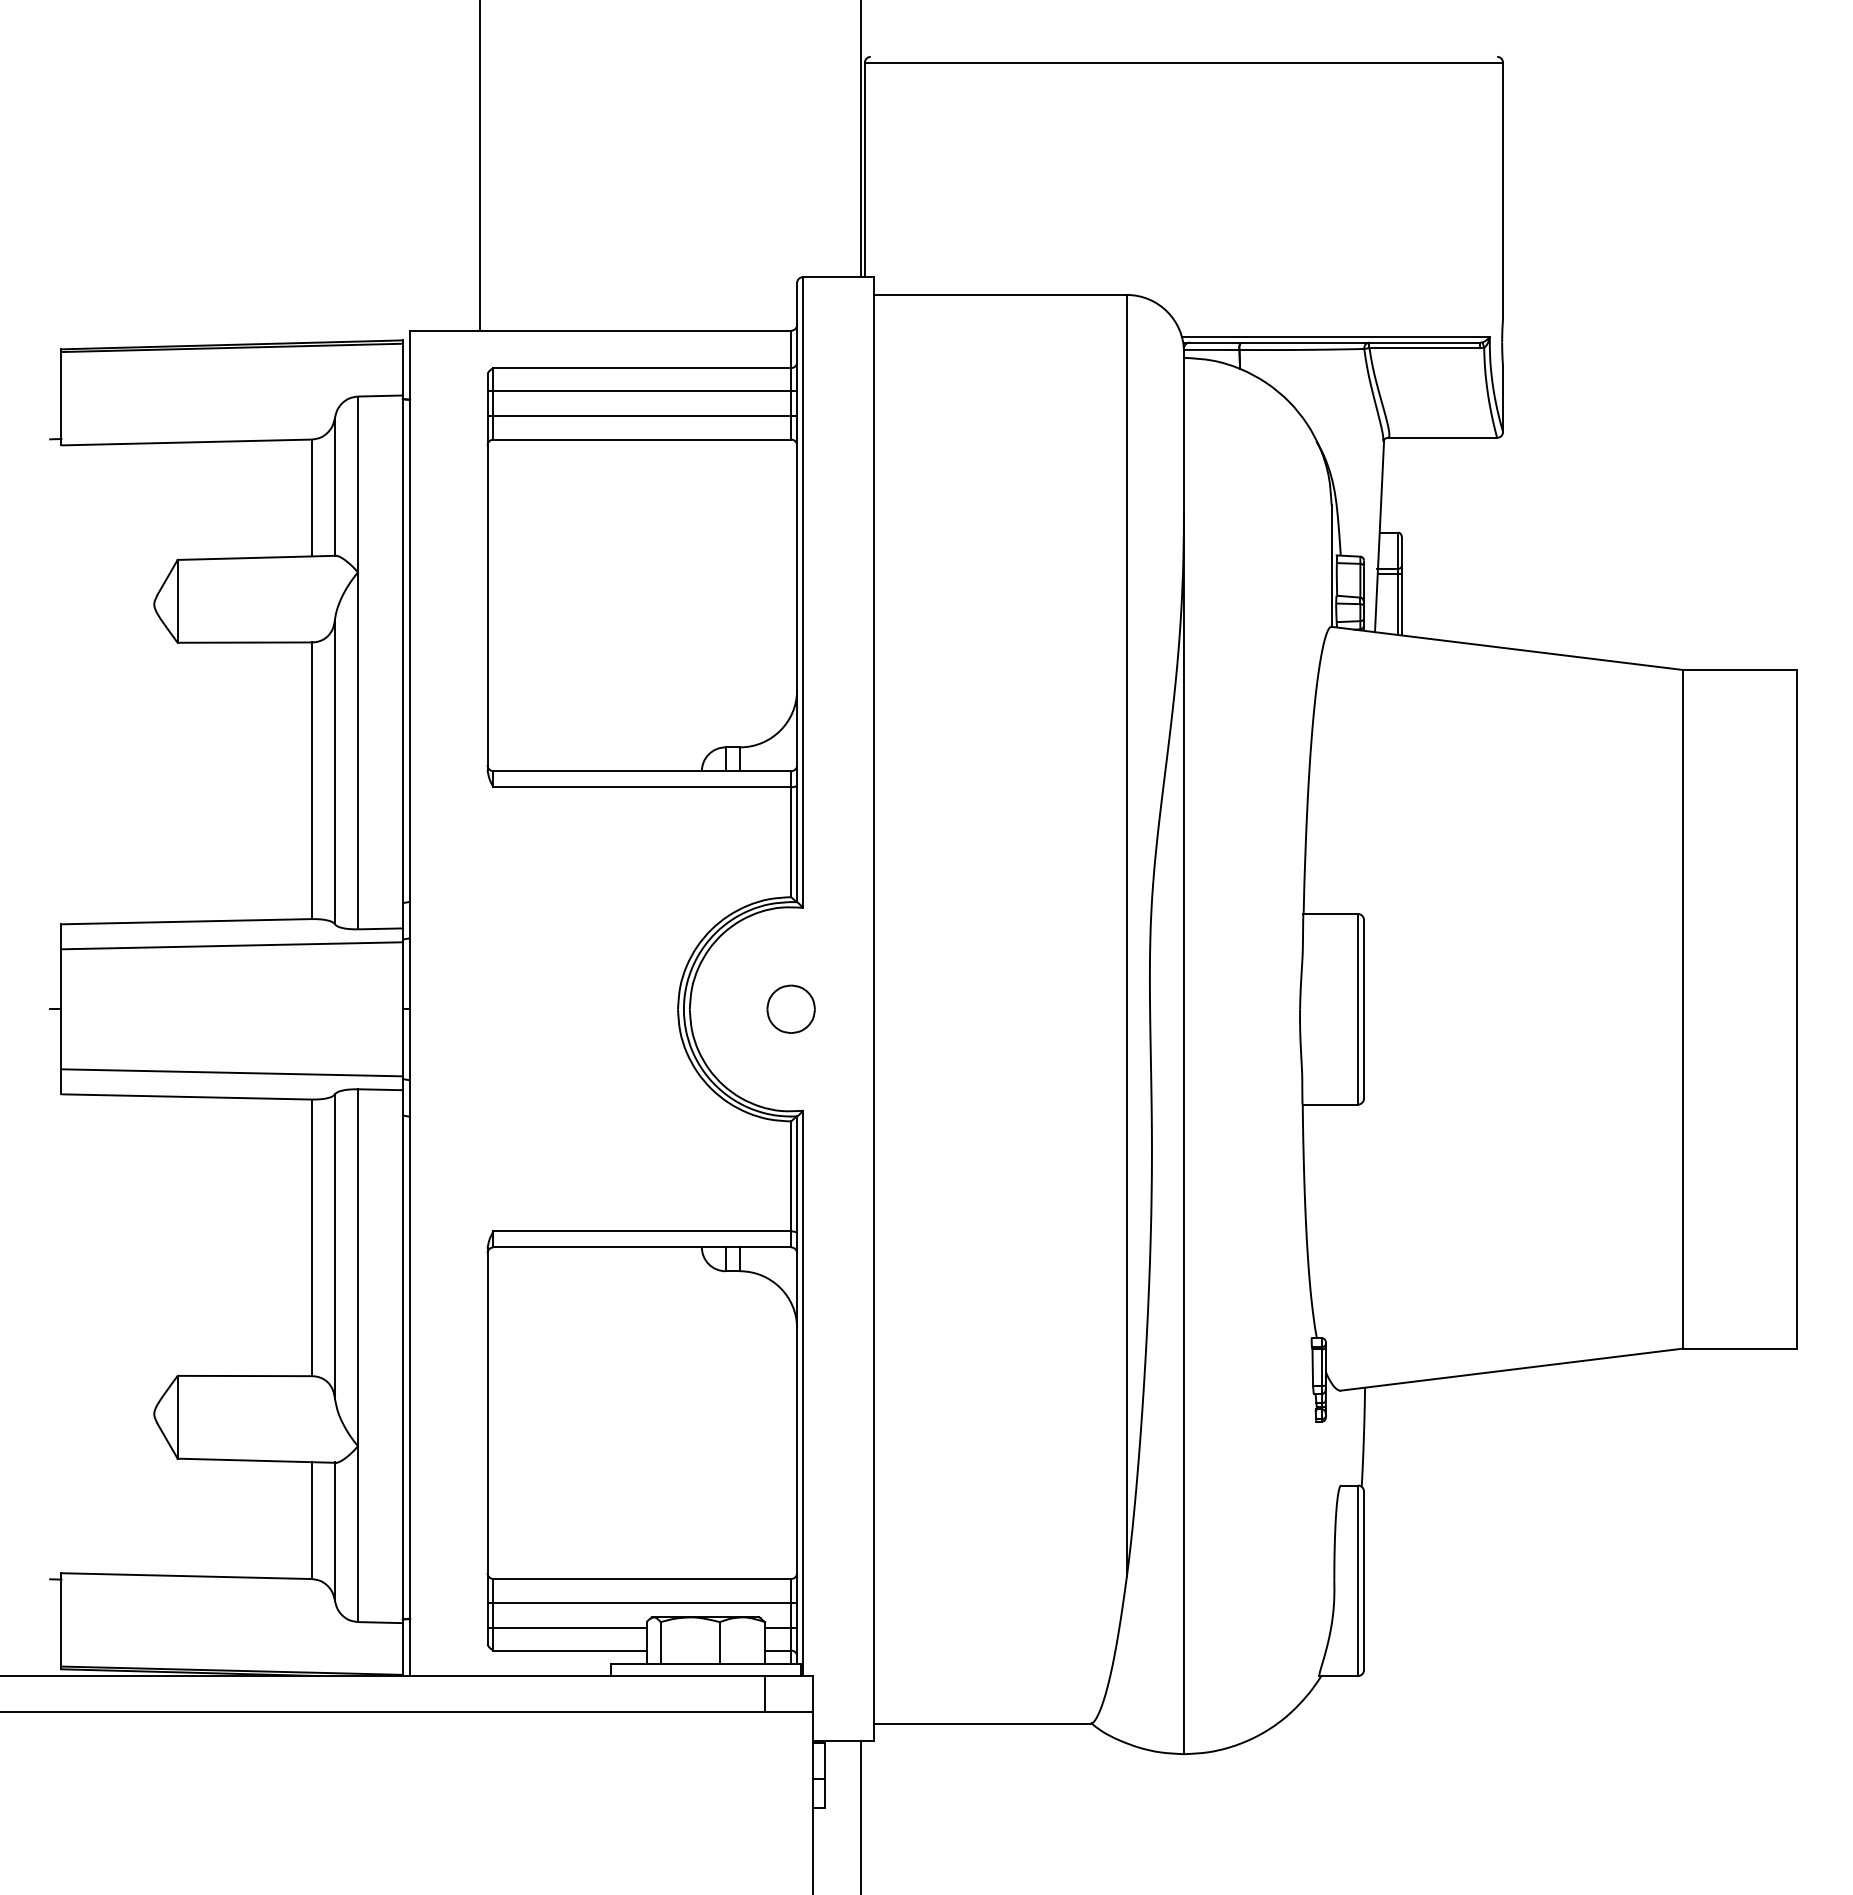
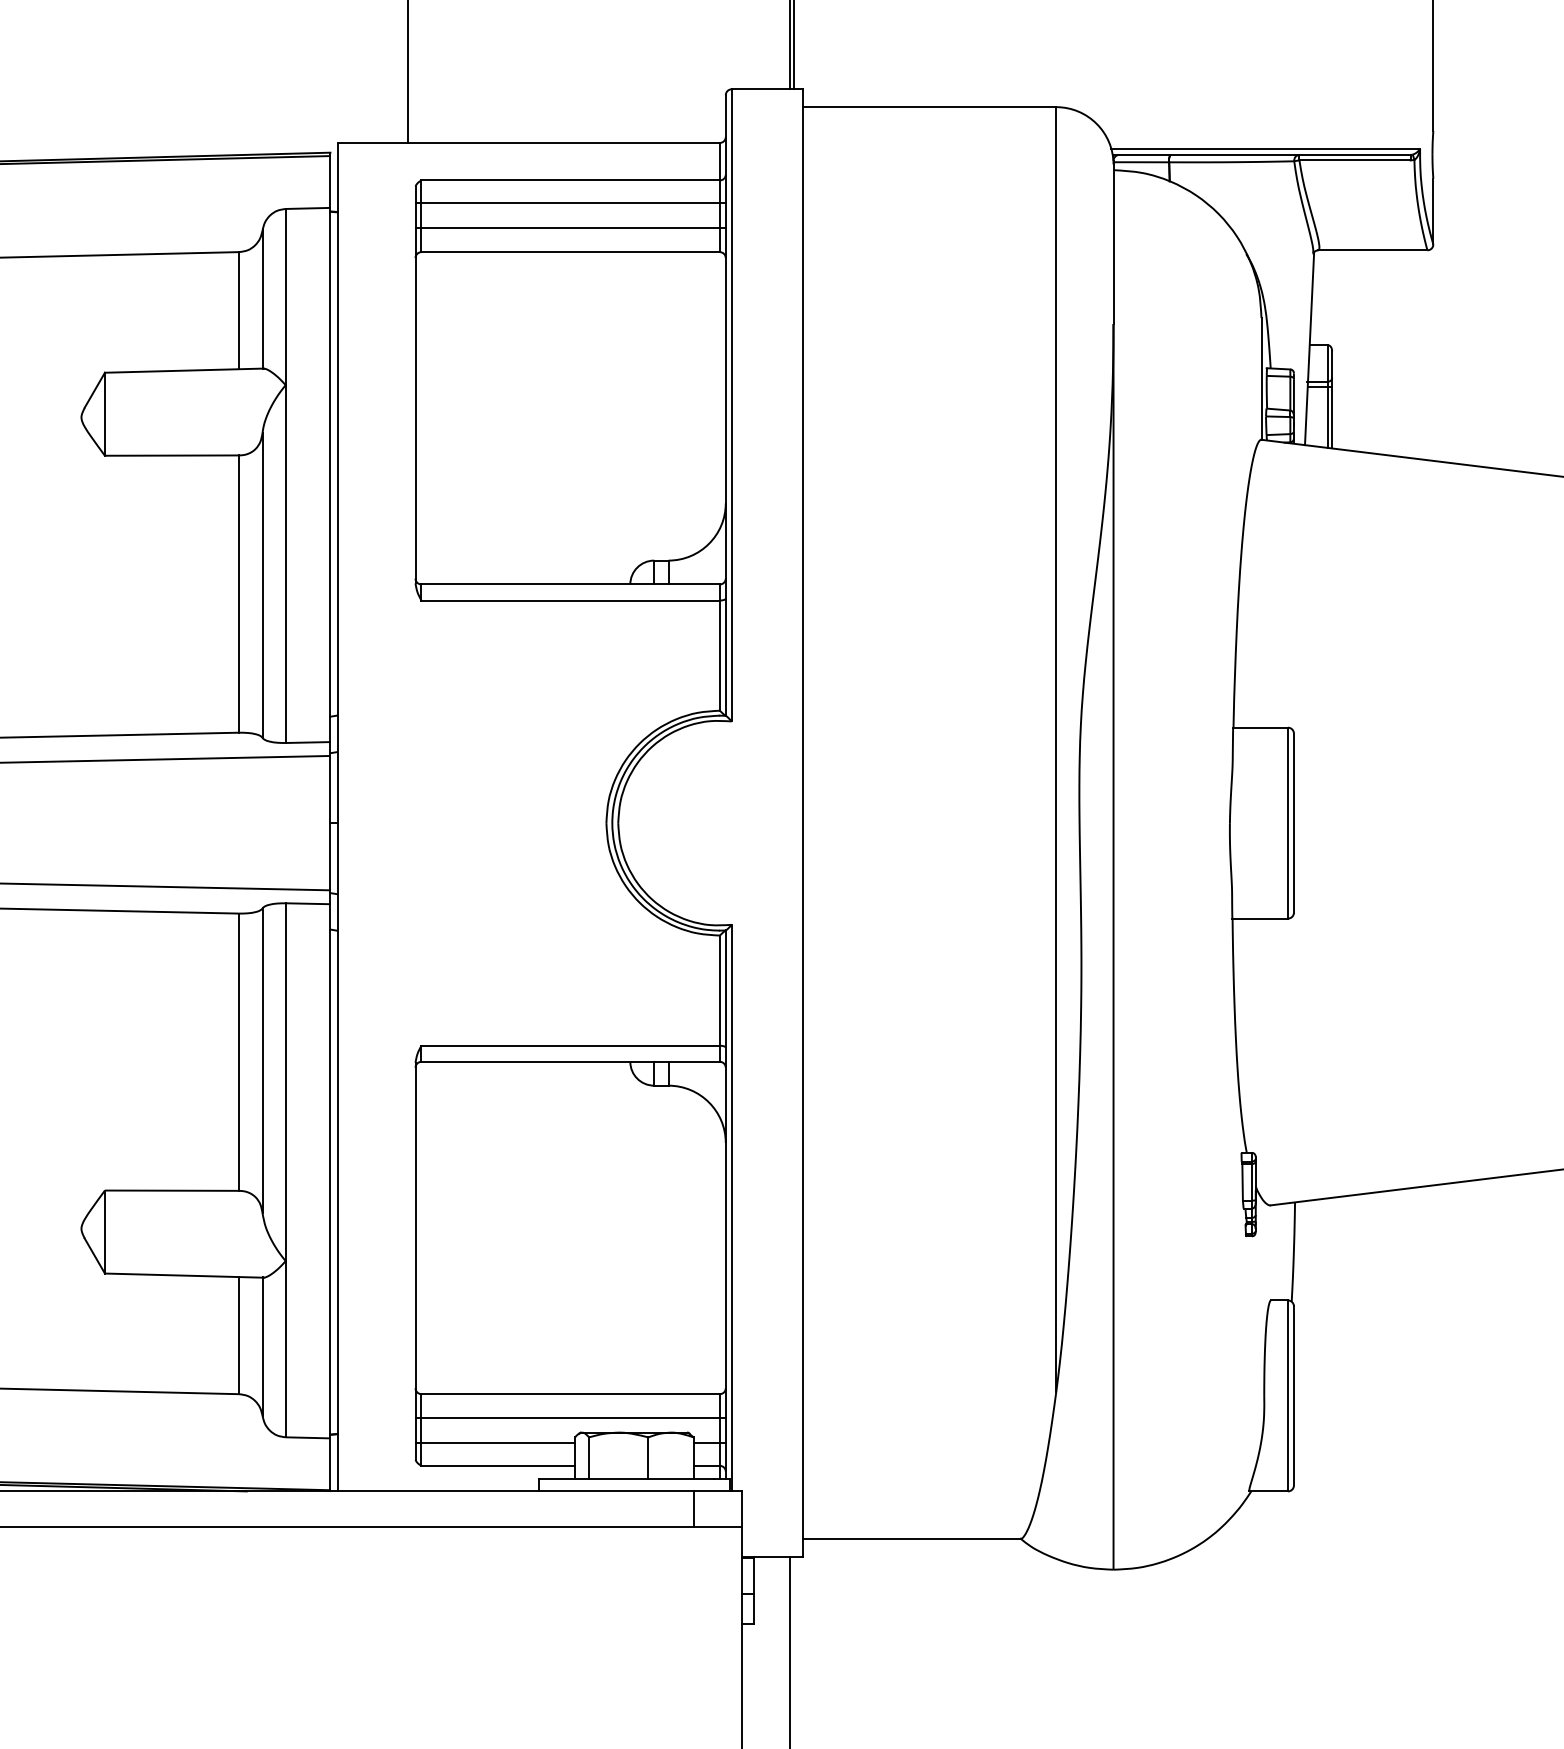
part: (790, 1008) -> (719, 822), removed

